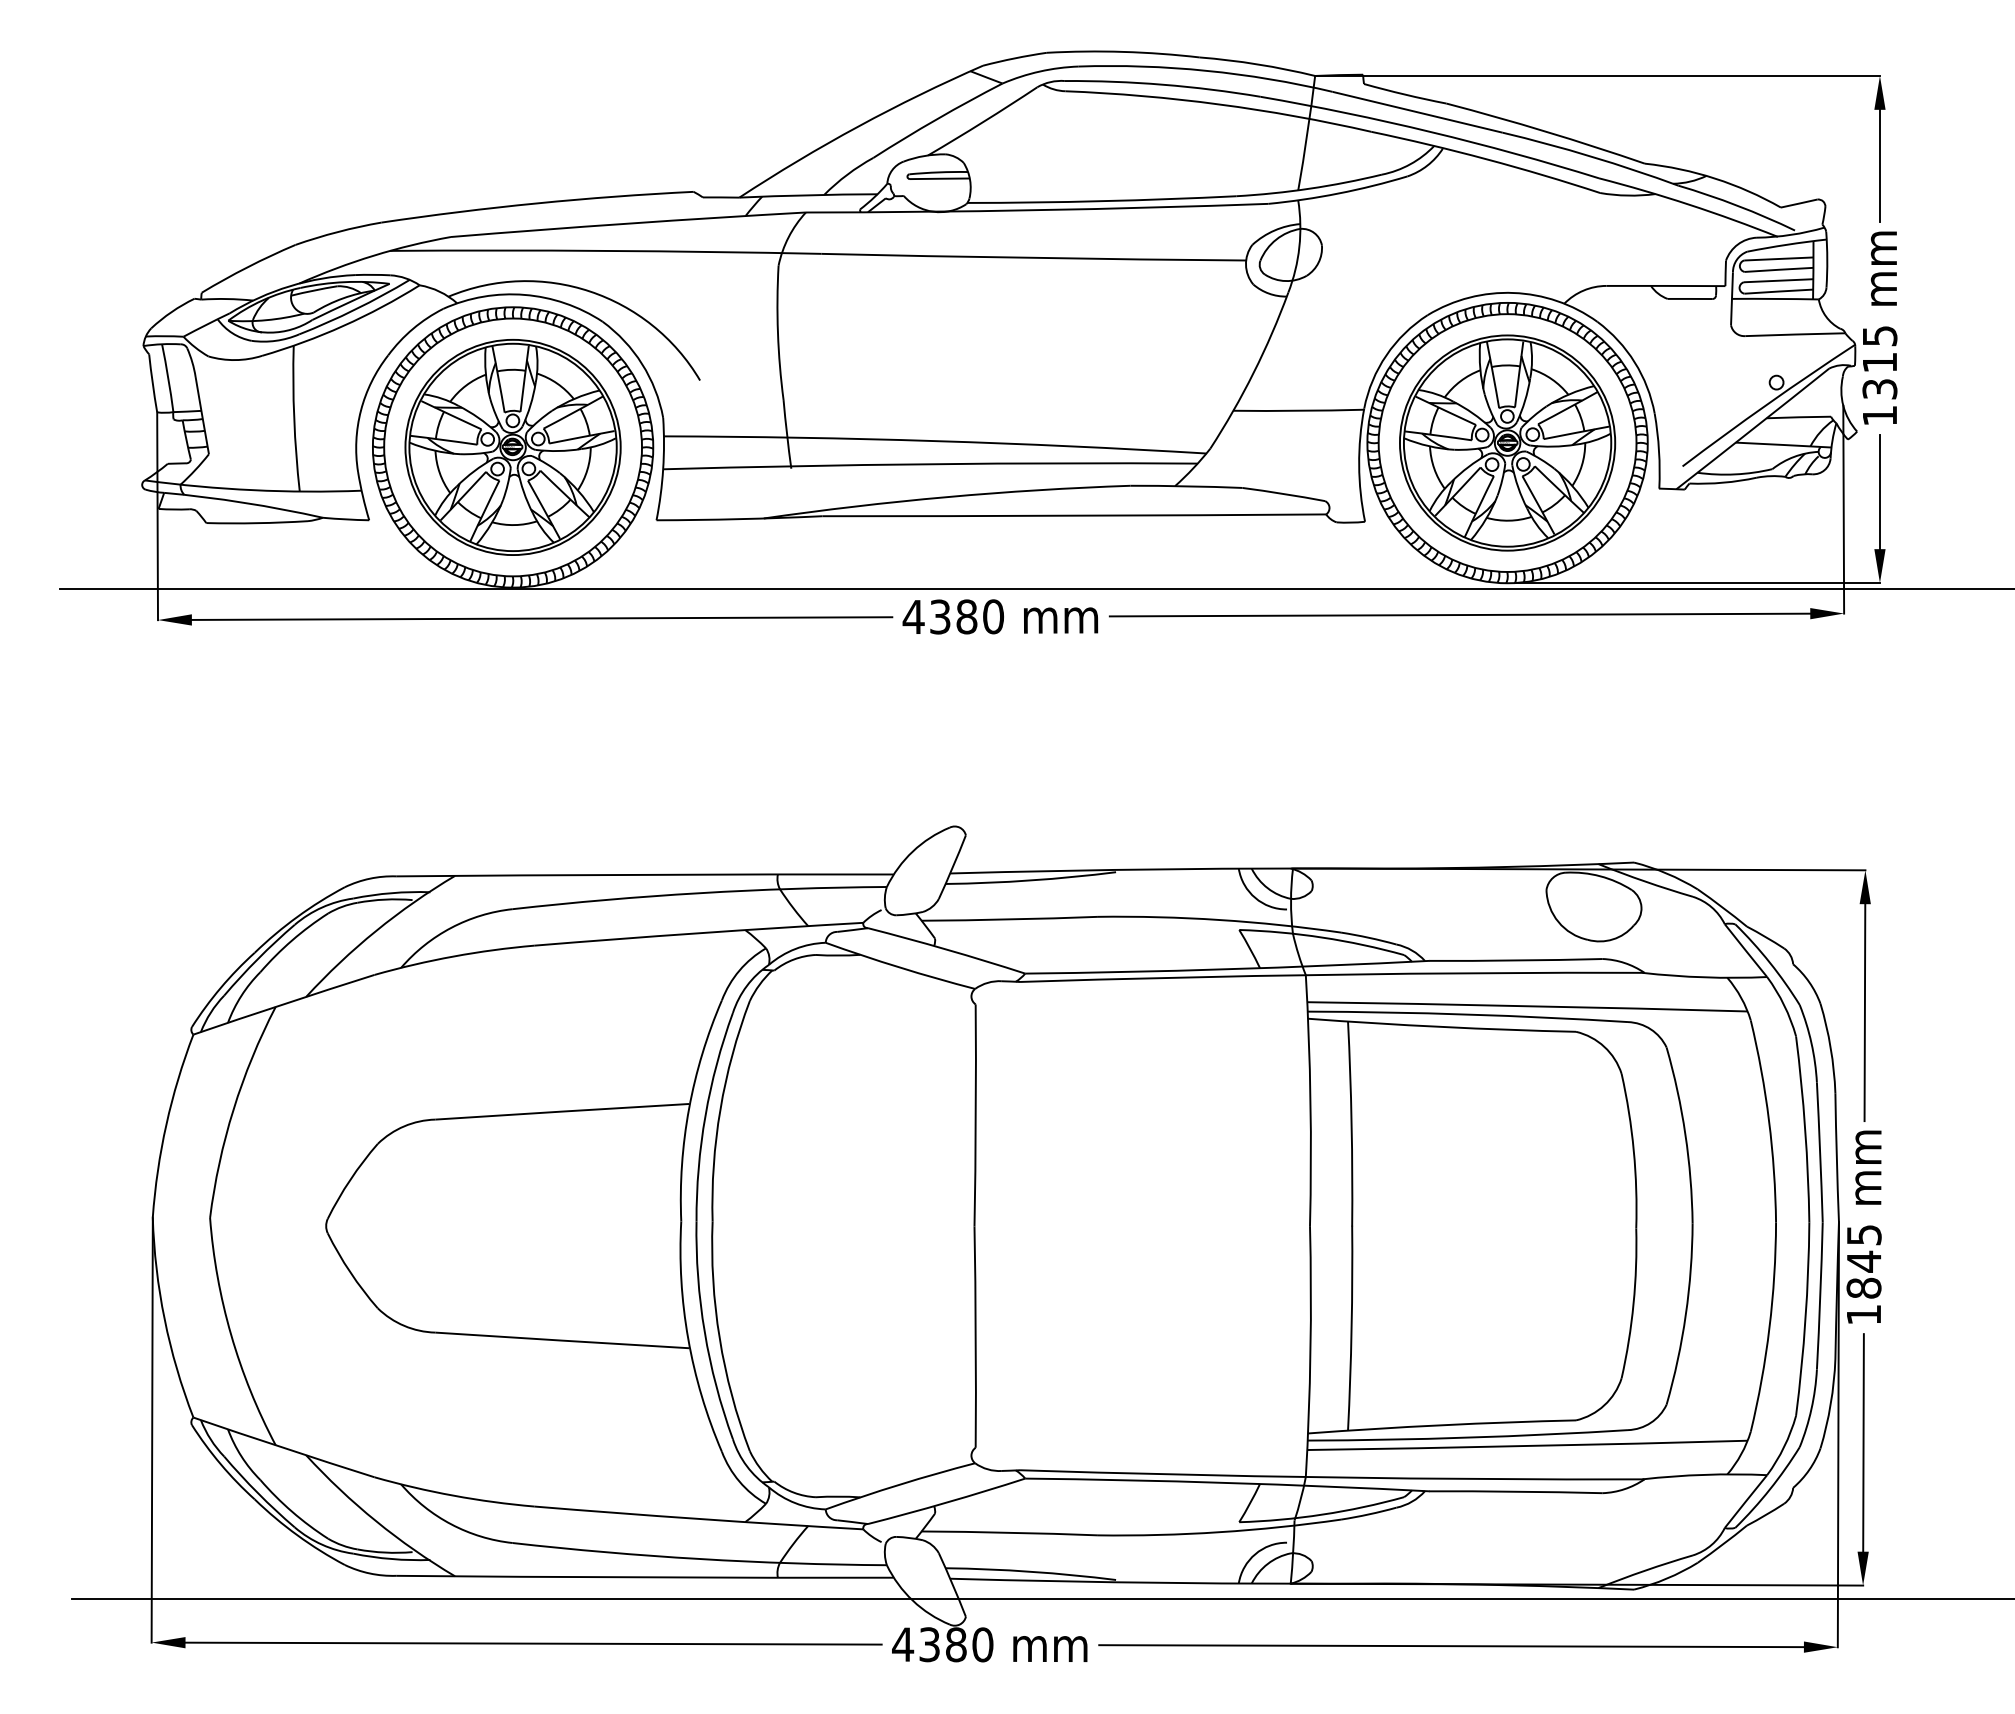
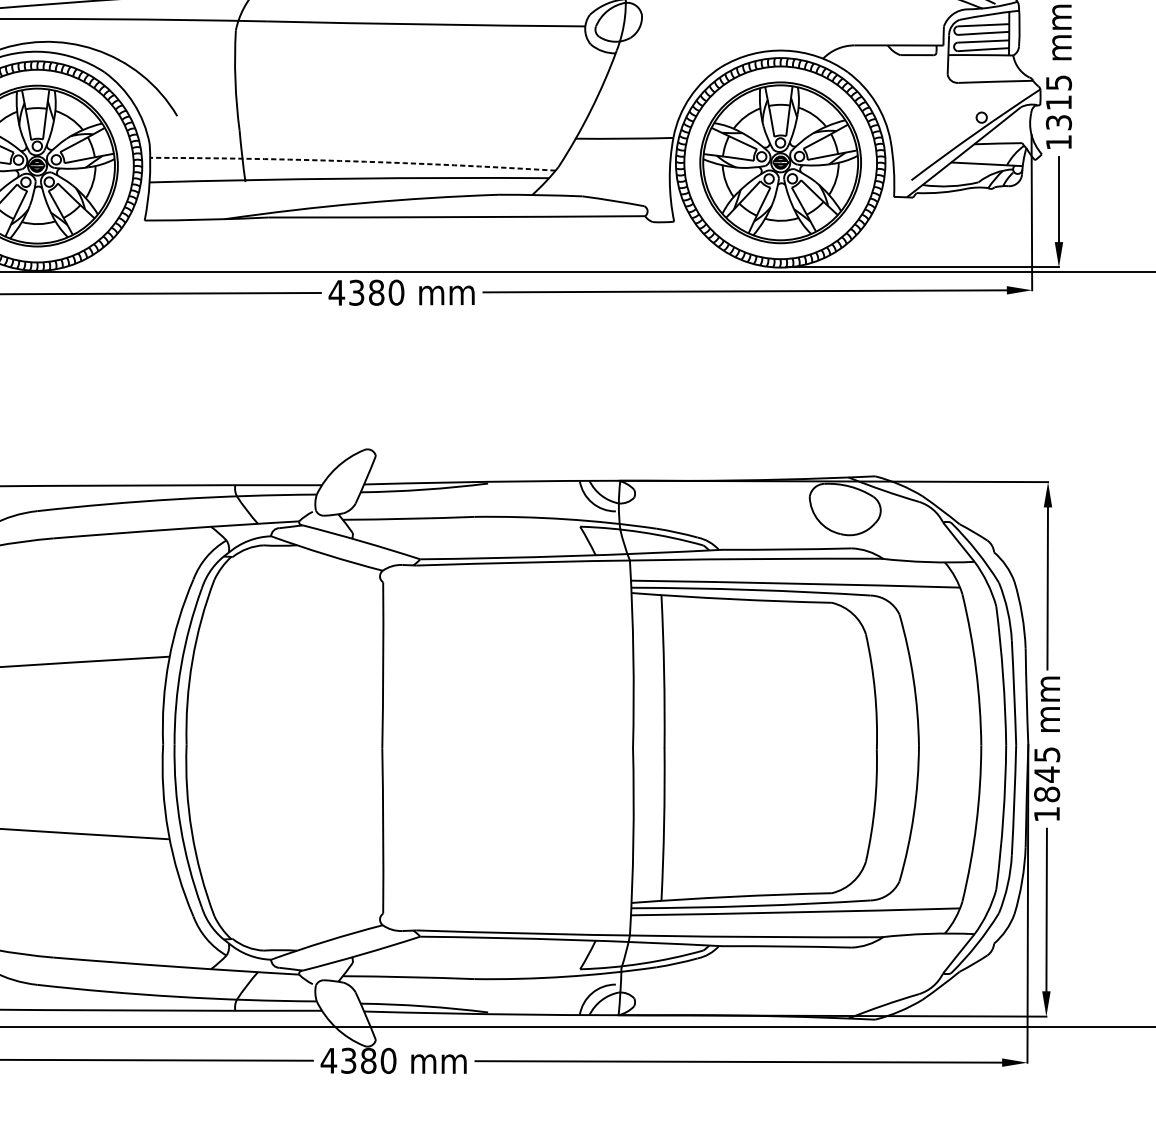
arc: (935, 441) -> (353, 161), solid -> dashed

